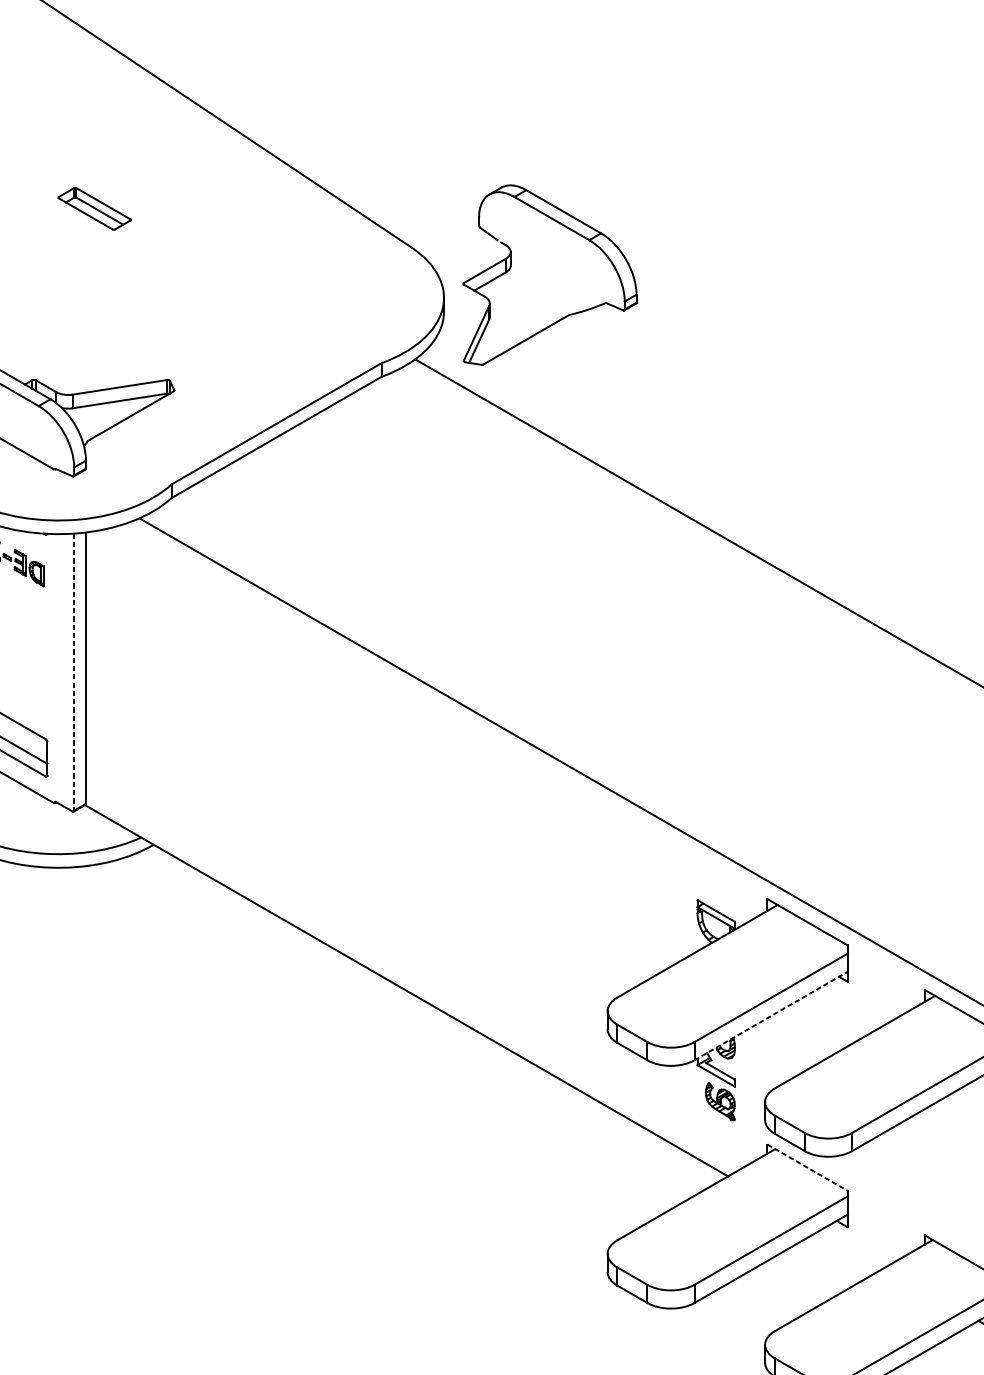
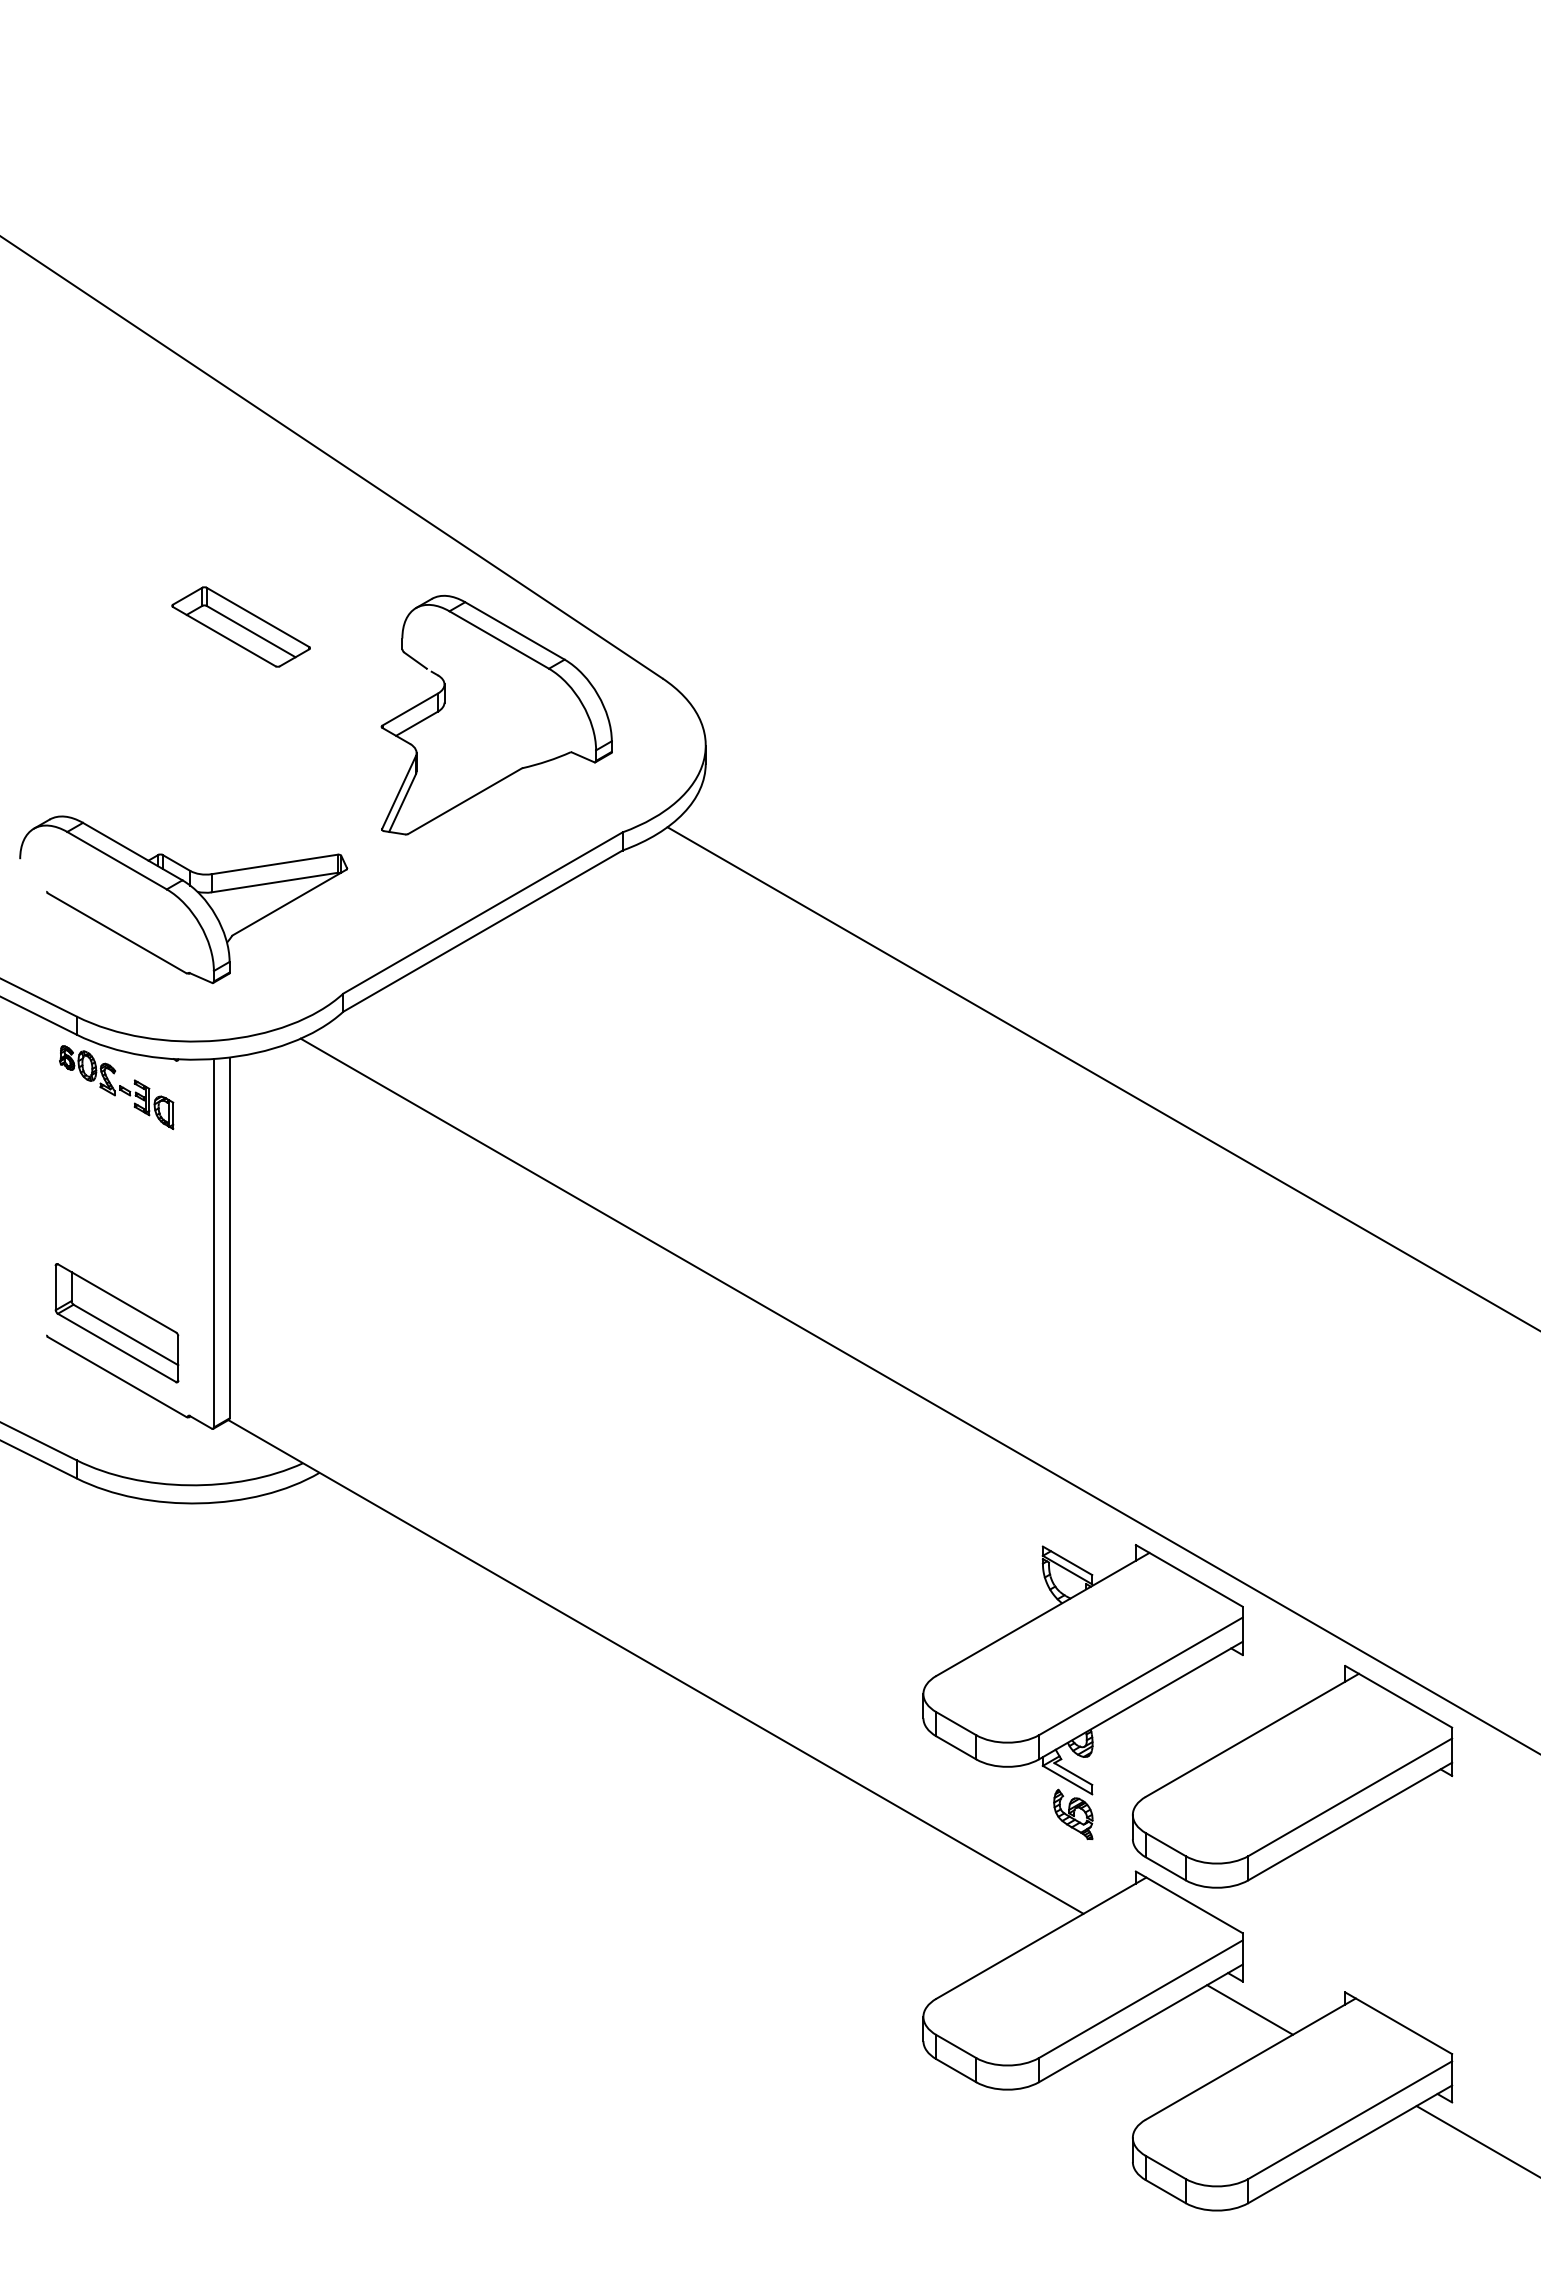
part: (94, 208) -> (240, 626), size x1.43
part: (511, 267) -> (445, 704), moved
line: (73, 672) -> (213, 1243), dashed -> solid
line: (770, 1015) -> (1140, 1700), dashed -> solid
line: (807, 1167) -> (1189, 1902), dashed -> solid
line: (852, 1248) -> (1249, 2009), added

